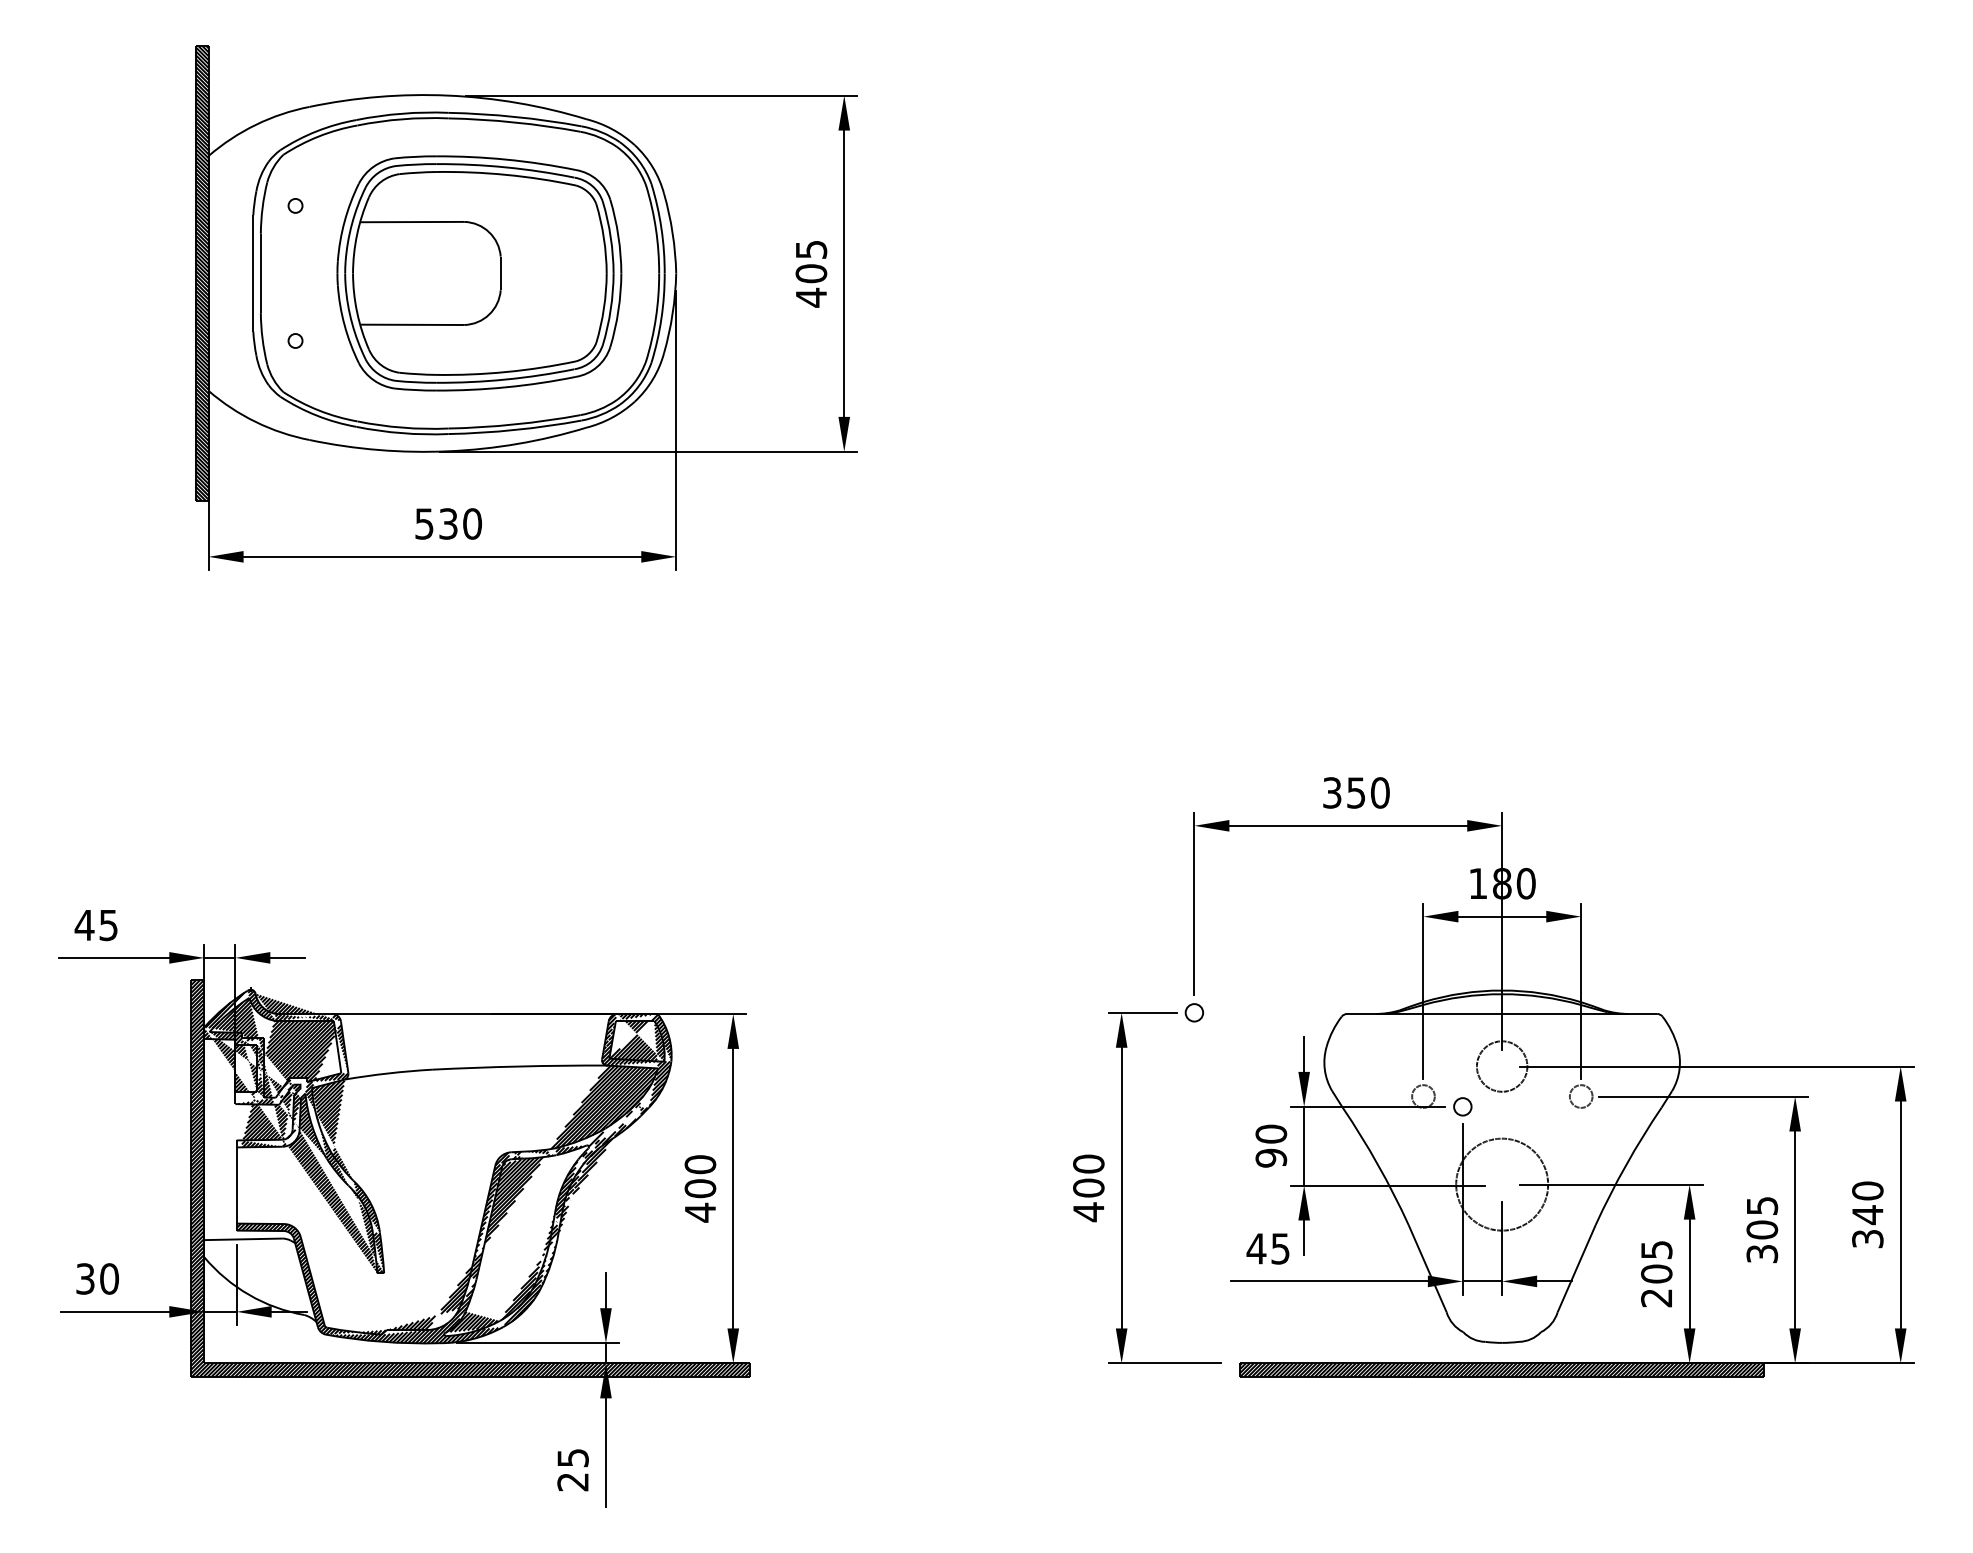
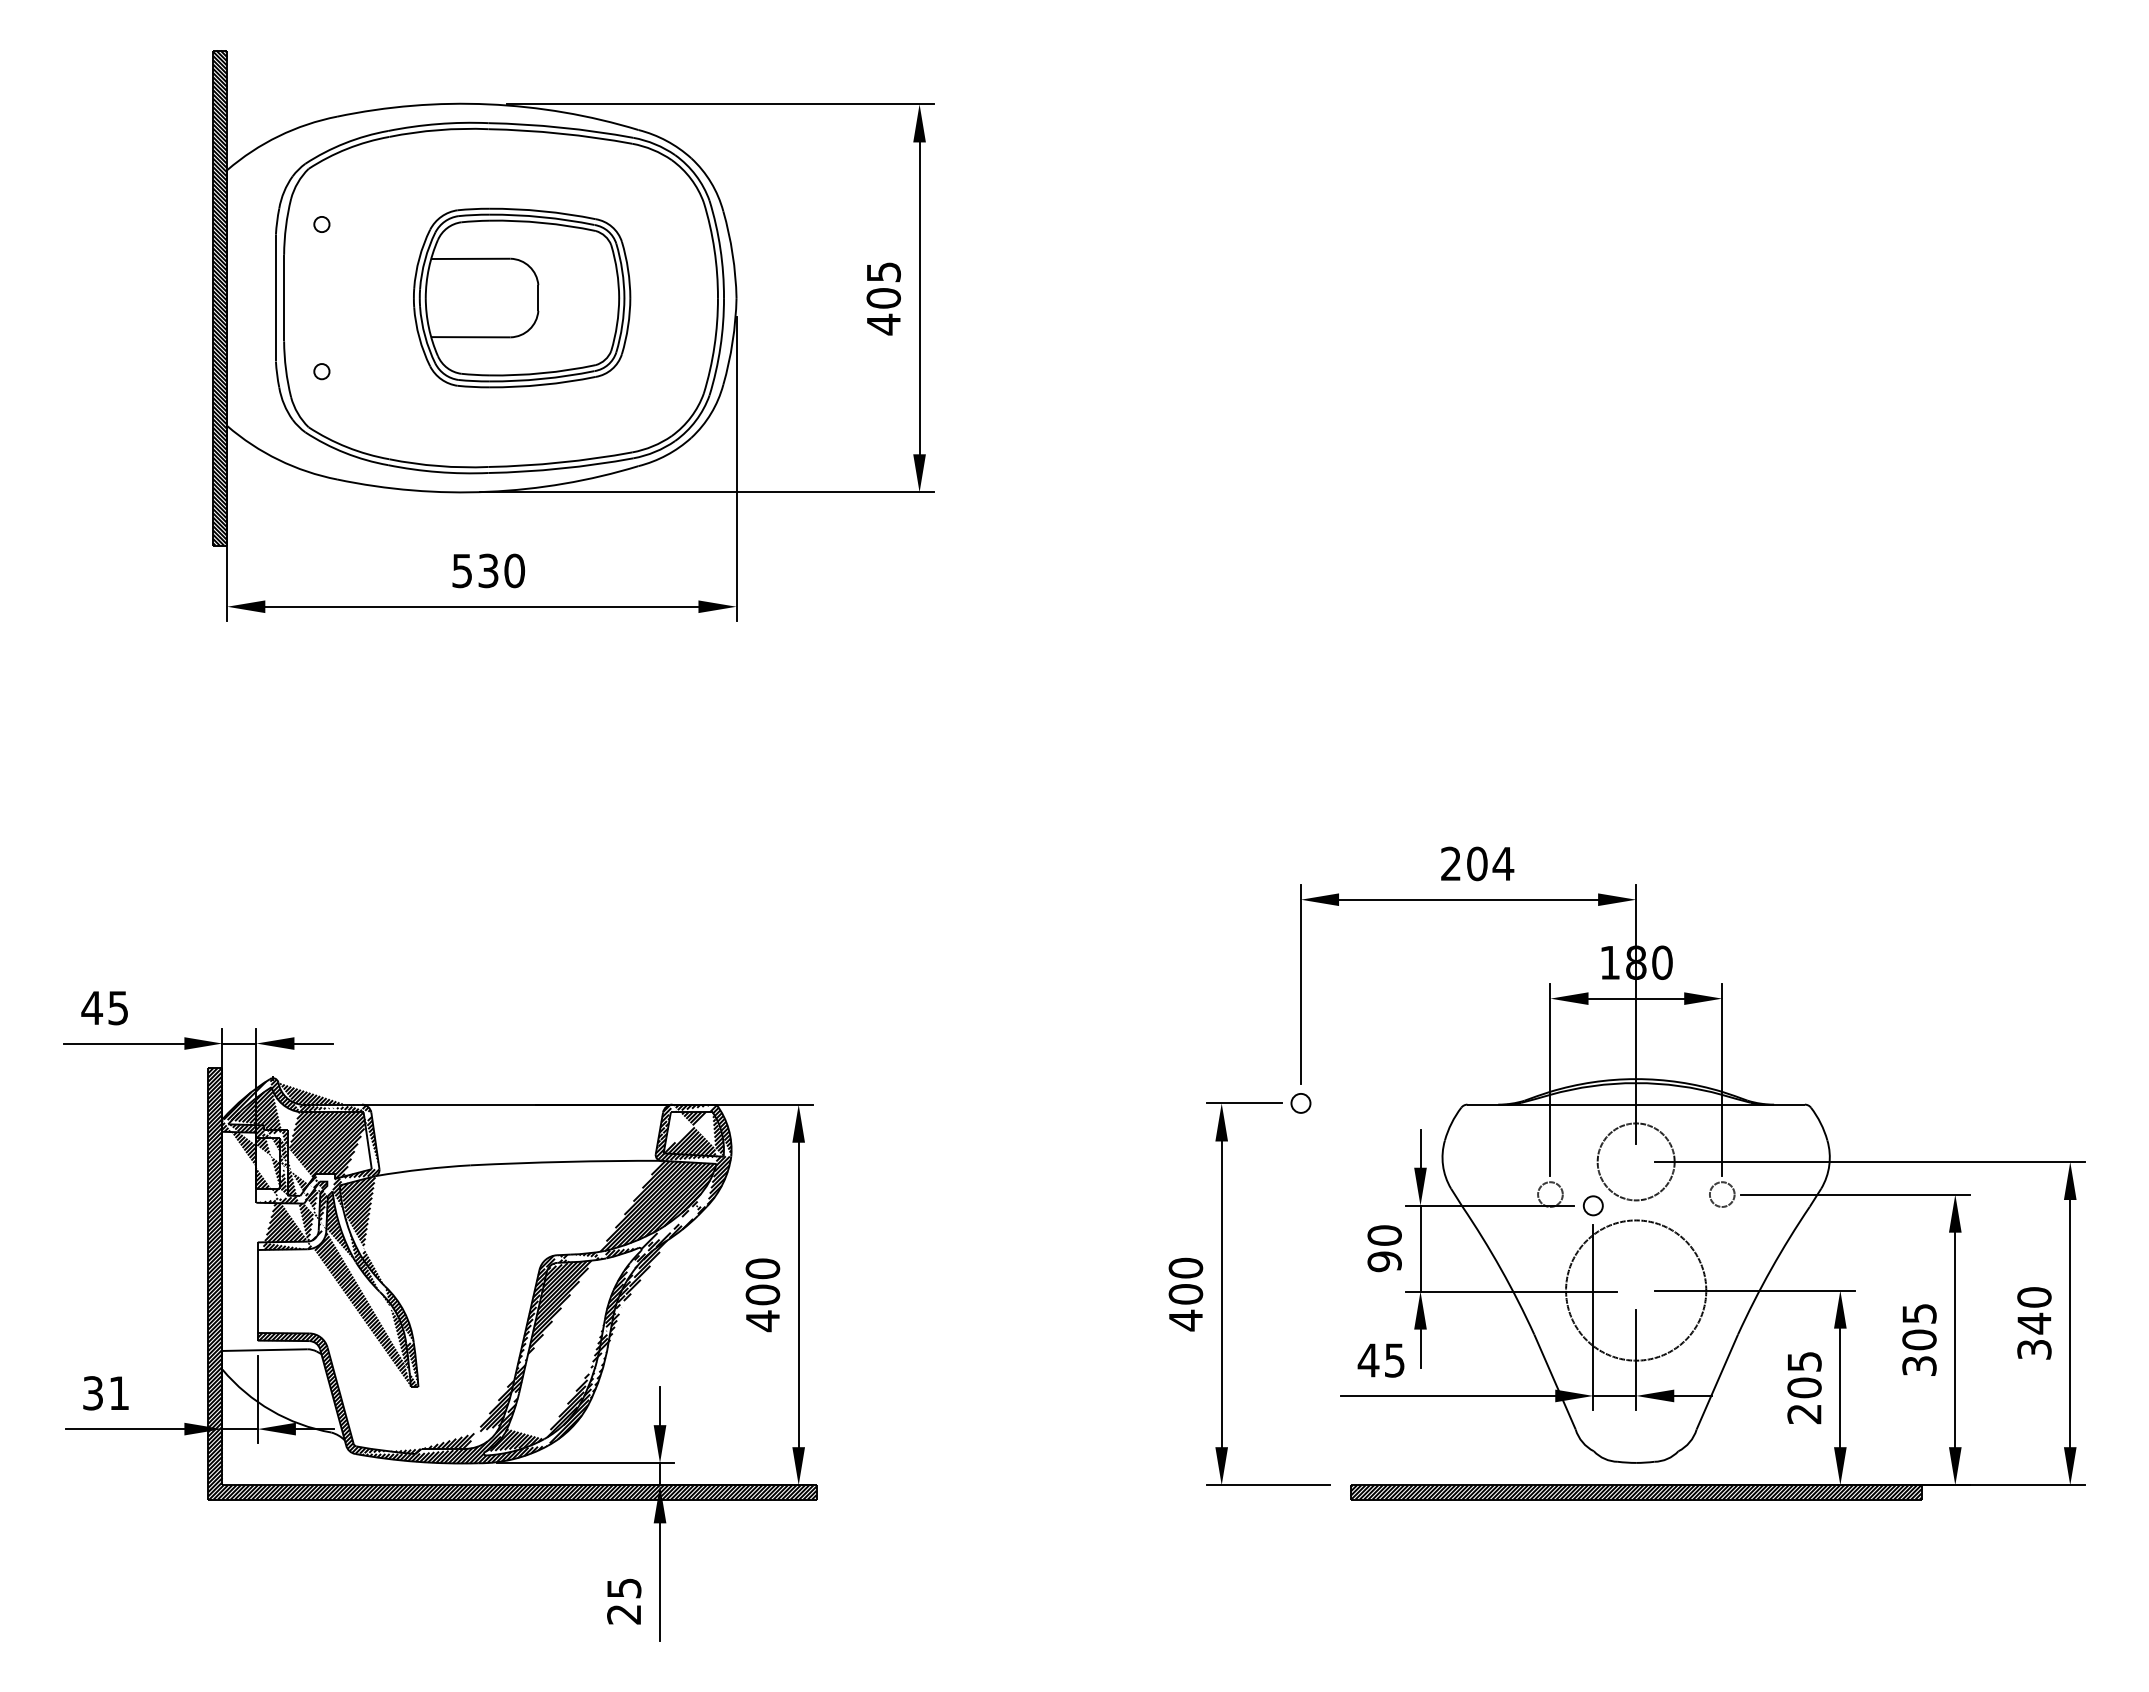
part: (478, 272) -> (521, 297), size x0.7
text: (1356, 792) -> (1477, 863), 350 -> 204
circle: (1501, 1066) -> (1635, 1161), size x1.4
circle: (1502, 1184) -> (1636, 1290), size x1.4
text: (109, 1279) -> (119, 1393), 30 -> 31

